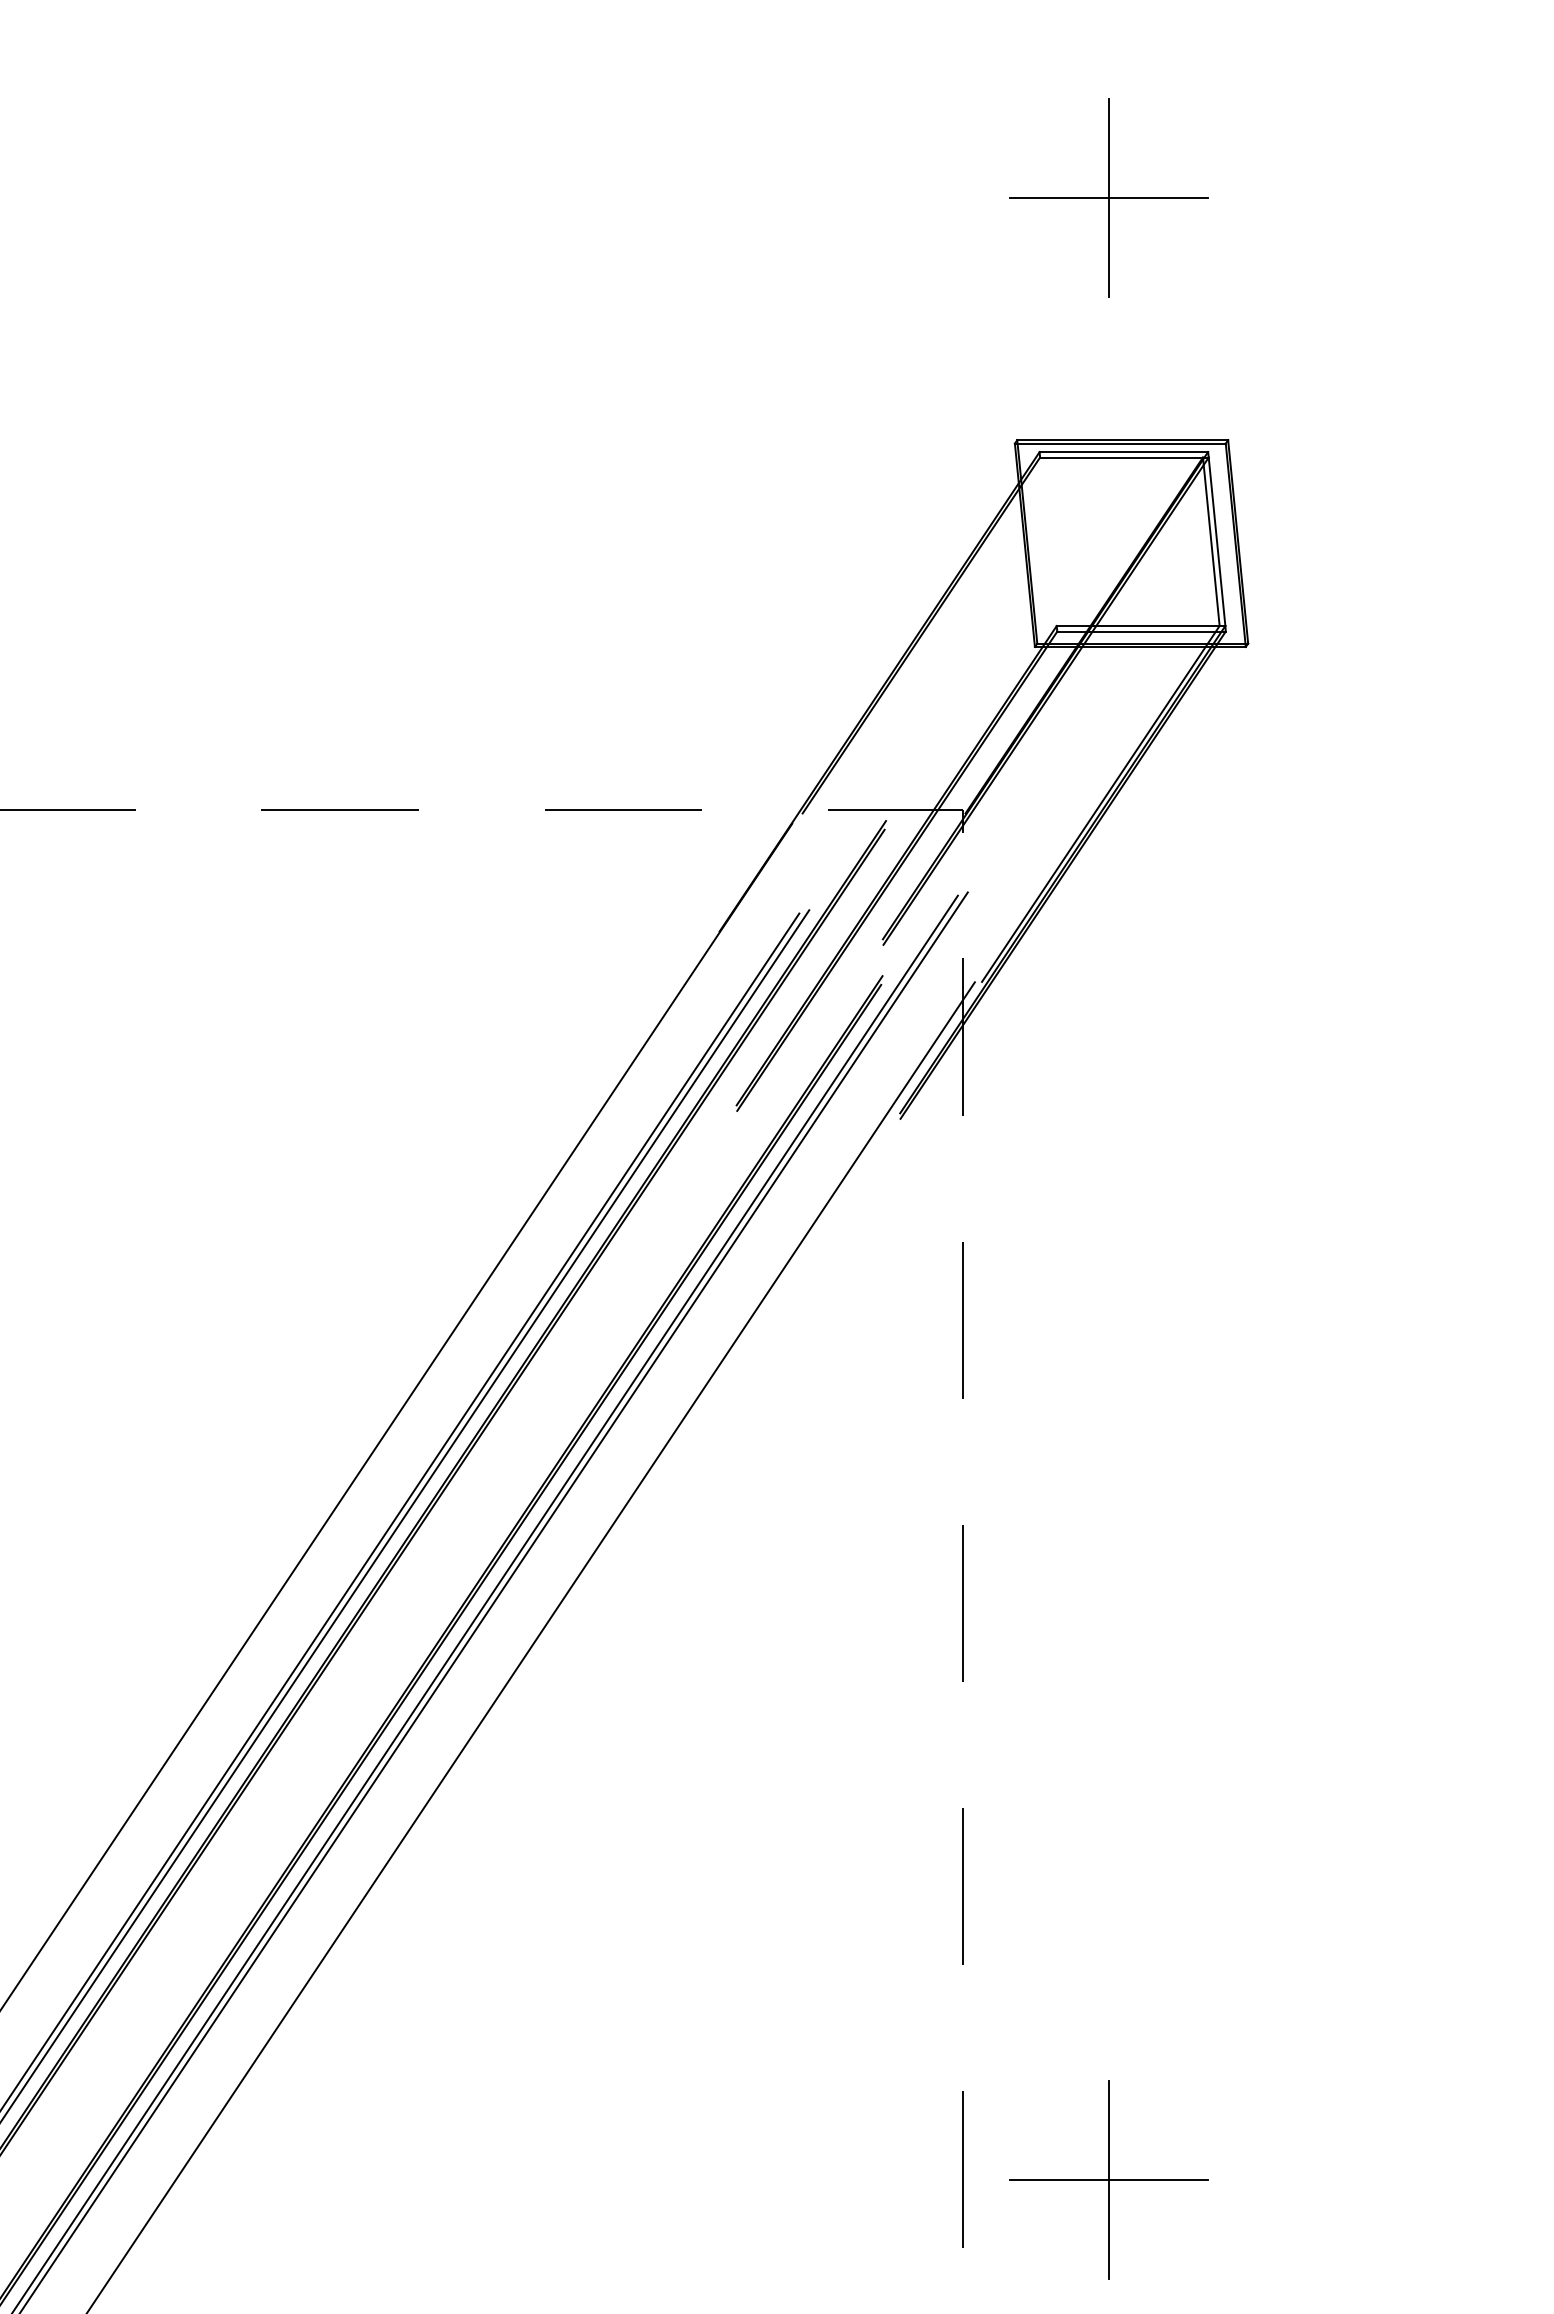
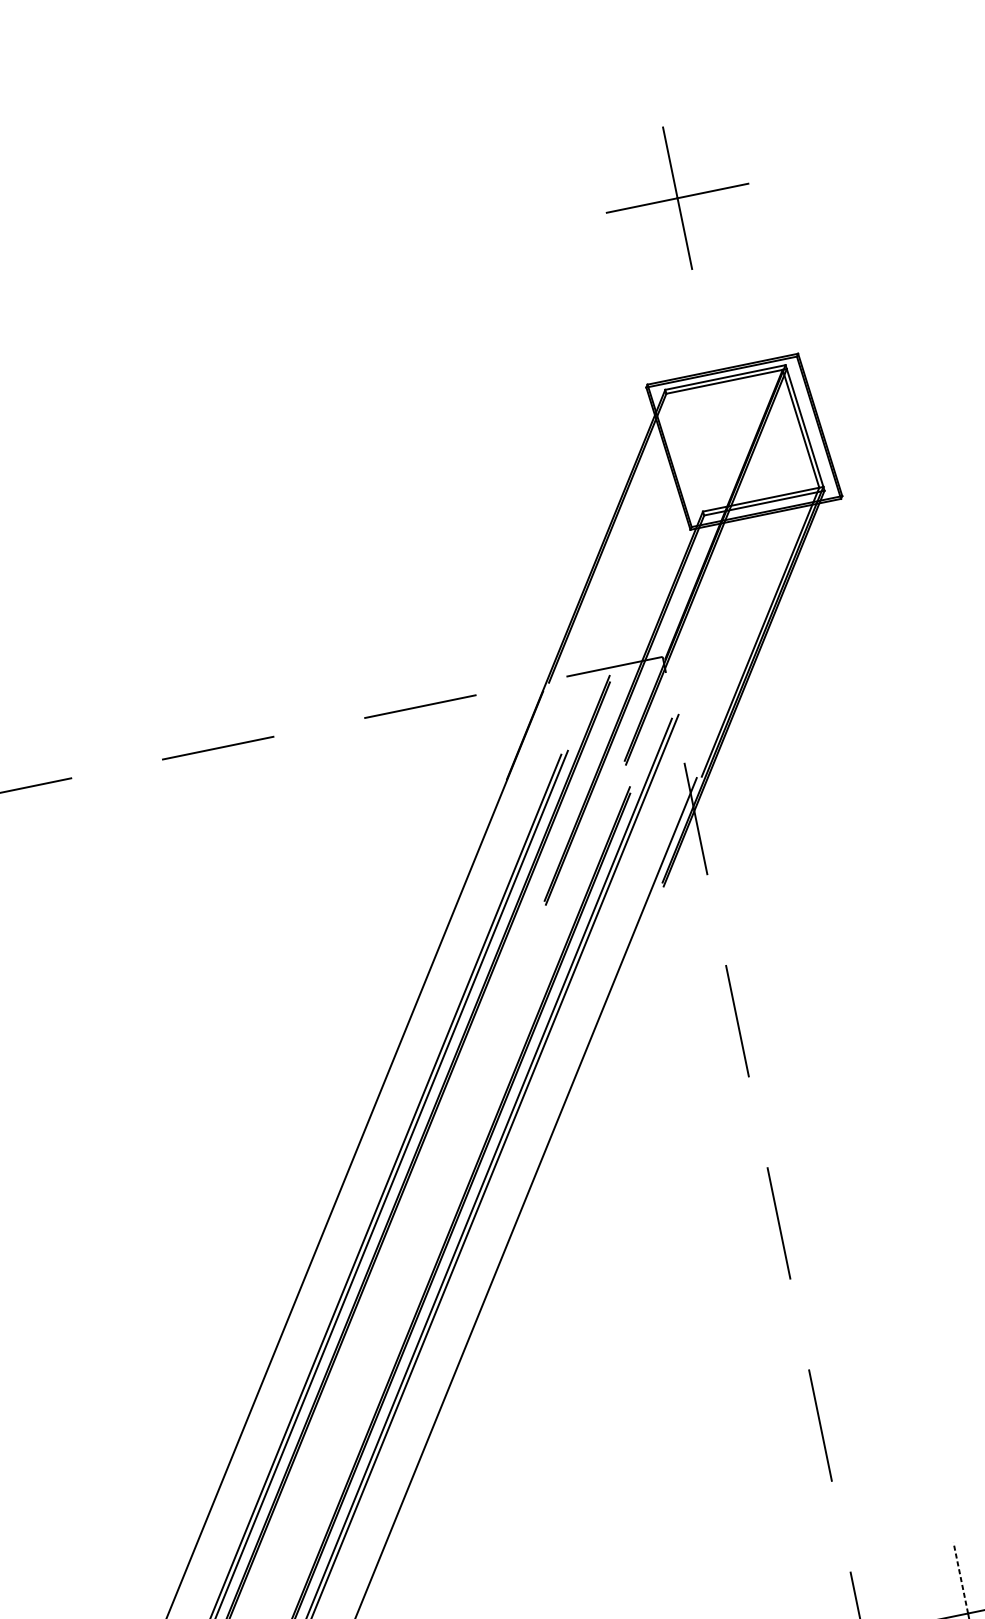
line: (1109, 2130) -> (961, 1578), solid -> dashed

